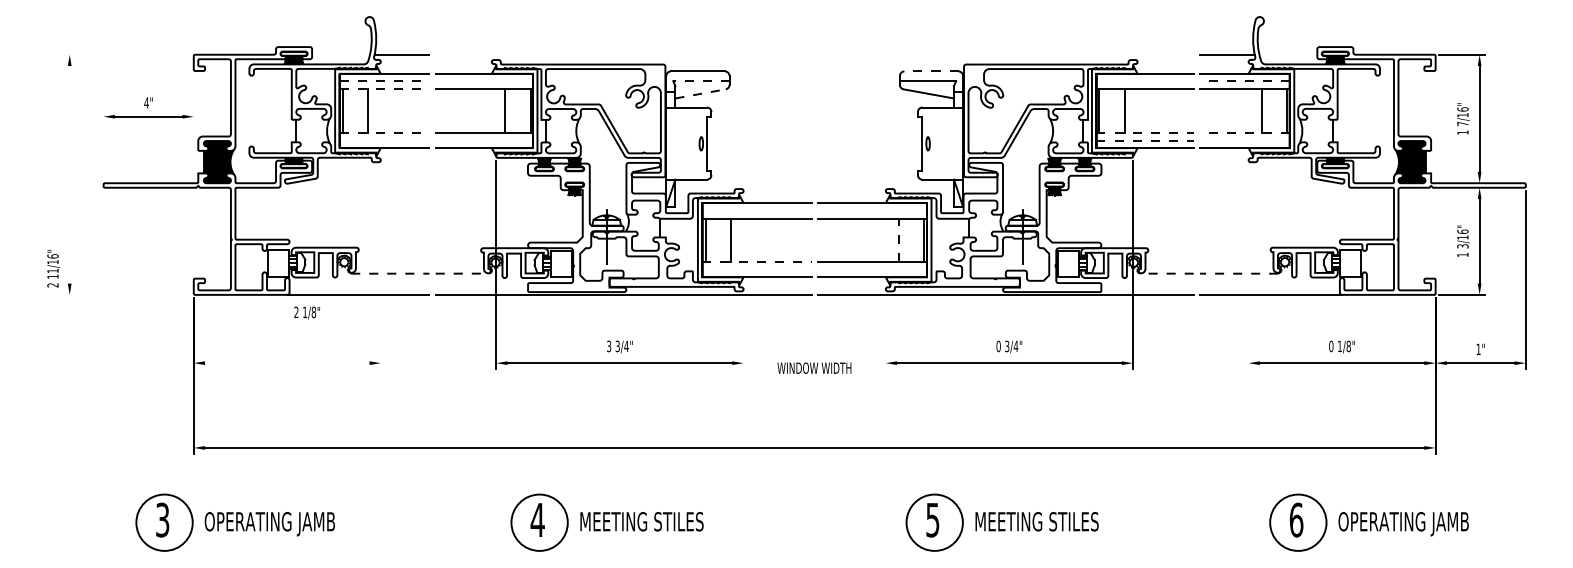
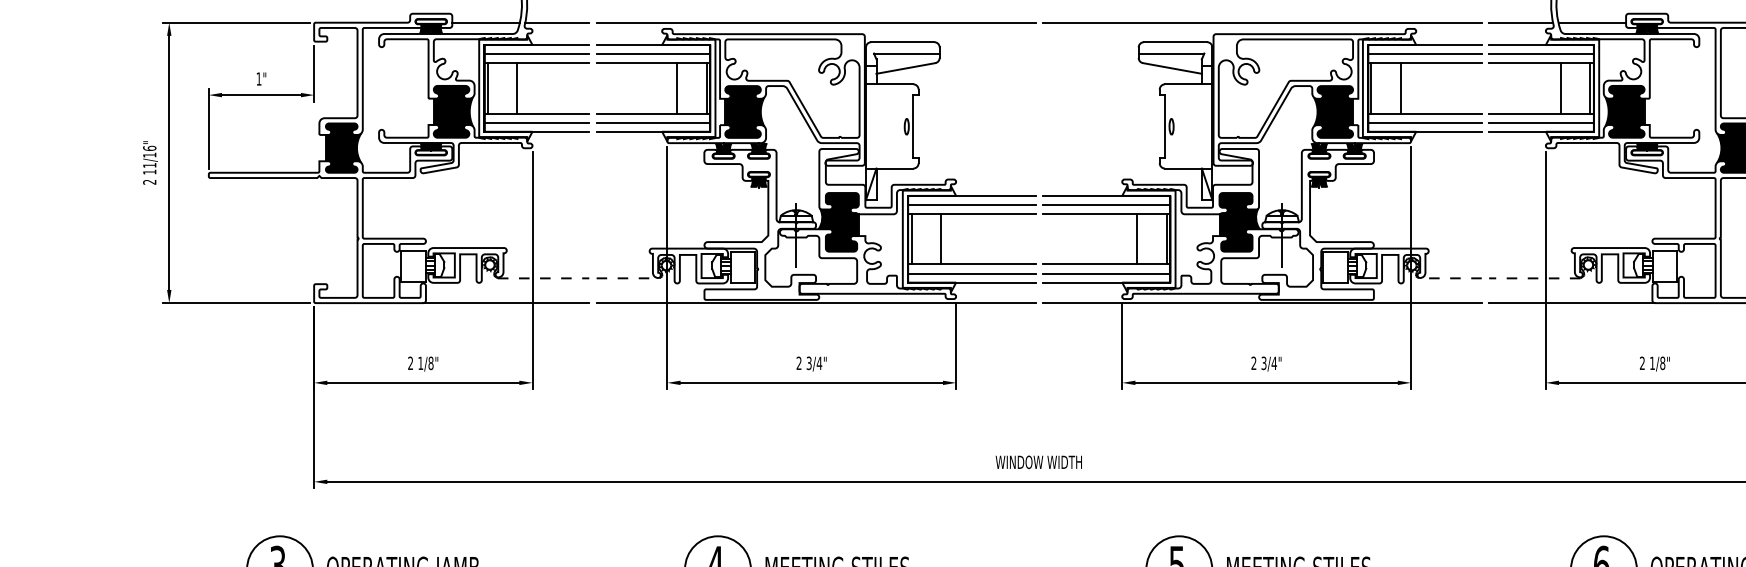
line: (127, 54) -> (236, 22), added
line: (340, 55) -> (485, 23), added
line: (623, 55) -> (815, 23), added
line: (1005, 55) -> (1261, 23), added
line: (1288, 55) -> (1592, 23), added
line: (930, 71) -> (1174, 42), dashed -> solid
line: (384, 81) -> (536, 53), dashed -> solid
line: (483, 81) -> (652, 53), added
line: (700, 81) -> (905, 53), dashed -> solid
line: (1144, 81) -> (1424, 53), added
line: (1244, 81) -> (1541, 53), dashed -> solid
line: (384, 89) -> (536, 63), dashed -> solid
line: (700, 93) -> (905, 67), dashed -> solid
line: (193, 98) -> (313, 73), added
text: (146, 102) -> (258, 78), 4" -> 1"
fill: (312, 130) -> (452, 111), added
fill: (1316, 130) -> (1625, 111), added
fill: (562, 131) -> (744, 112), added
fill: (1066, 131) -> (1333, 112), added
line: (384, 132) -> (536, 113), dashed -> solid
line: (1145, 132) -> (1425, 113), dashed -> solid
line: (1244, 132) -> (1541, 113), dashed -> solid
line: (384, 140) -> (536, 122), added
line: (483, 140) -> (652, 122), added
line: (1145, 140) -> (1425, 122), dashed -> solid
line: (1244, 140) -> (1541, 122), added
line: (103, 145) -> (208, 128), added
line: (69, 174) -> (169, 162), added
line: (756, 210) -> (971, 204), added
line: (871, 210) -> (1105, 204), added
fill: (642, 225) -> (838, 222), added
fill: (986, 225) -> (1239, 222), added
line: (898, 240) -> (1137, 239), dashed -> solid
line: (757, 261) -> (972, 264), dashed -> solid
line: (380, 266) -> (532, 269), added
line: (1248, 266) -> (1545, 269), added
text: (53, 268) -> (150, 162), moved
line: (756, 269) -> (971, 273), added
line: (871, 269) -> (1105, 273), added
line: (127, 294) -> (236, 302), added
text: (306, 312) -> (422, 363), moved
line: (743, 331) -> (956, 345), added
line: (885, 331) -> (1121, 345), added
text: (609, 346) -> (799, 363), 3 -> 2
text: (998, 346) -> (1253, 363), 0 -> 2
text: (1331, 346) -> (1642, 363), 0 -> 2
line: (287, 363) -> (423, 383), added
text: (814, 367) -> (1038, 461), moved

